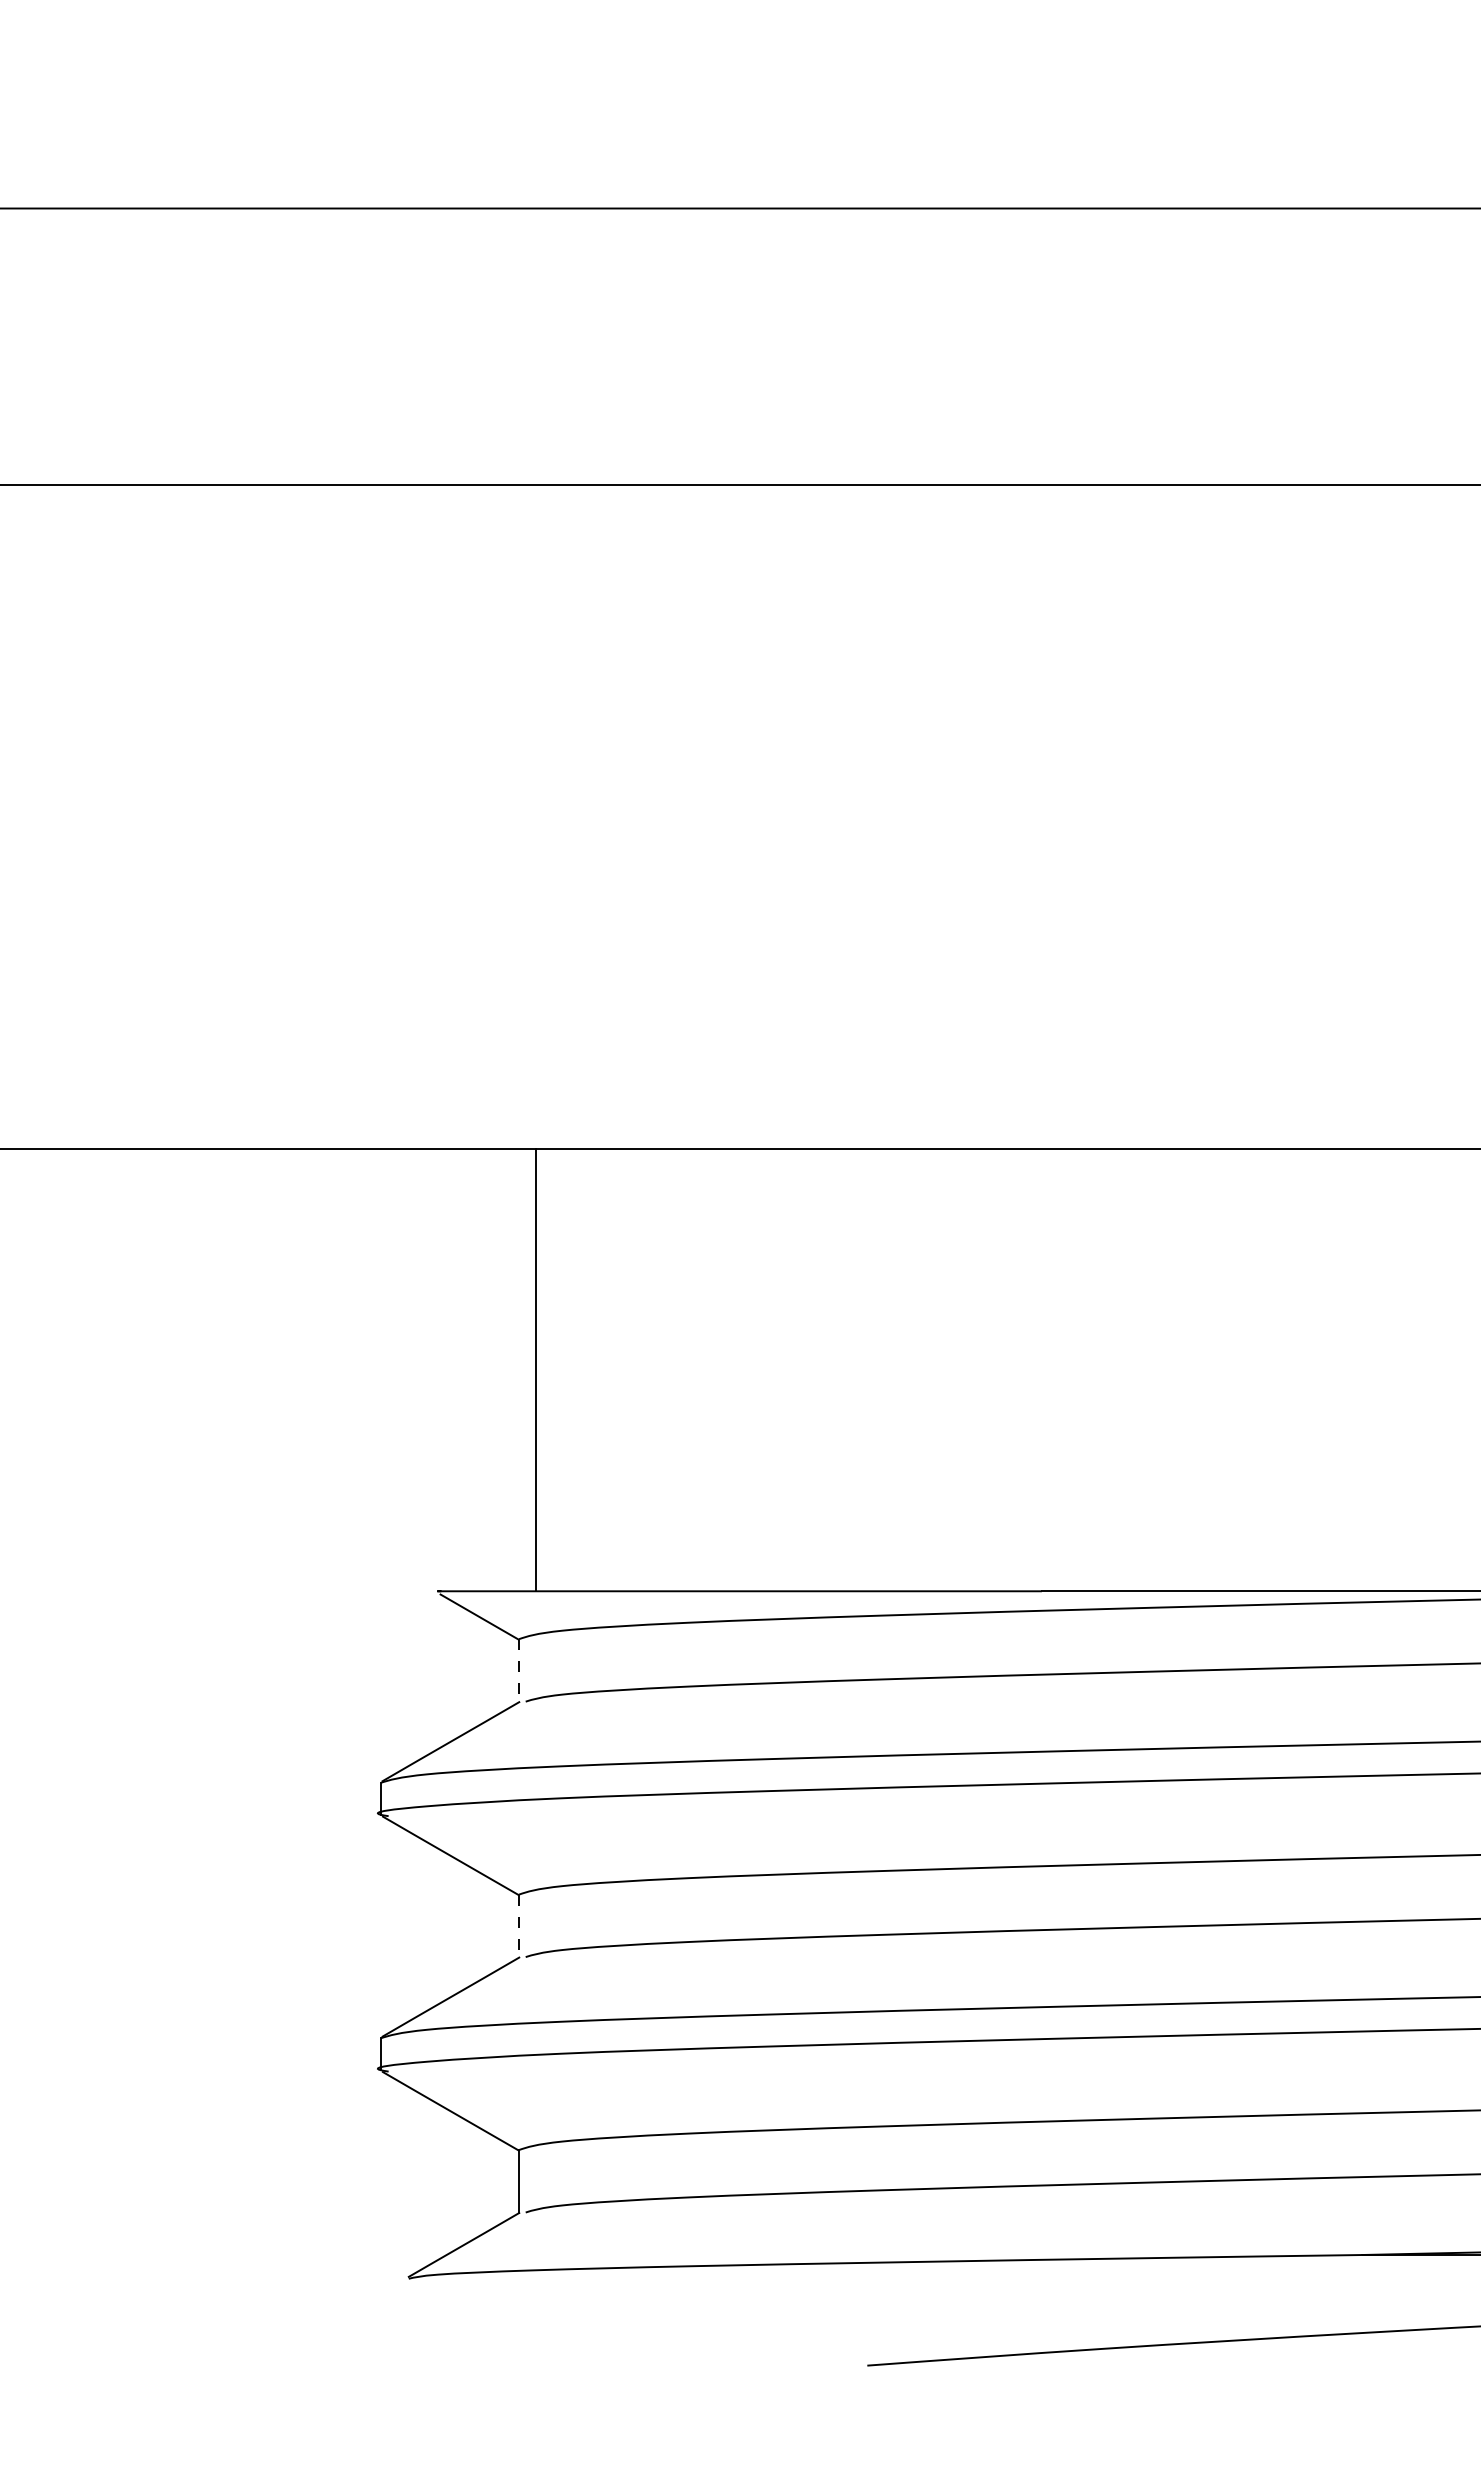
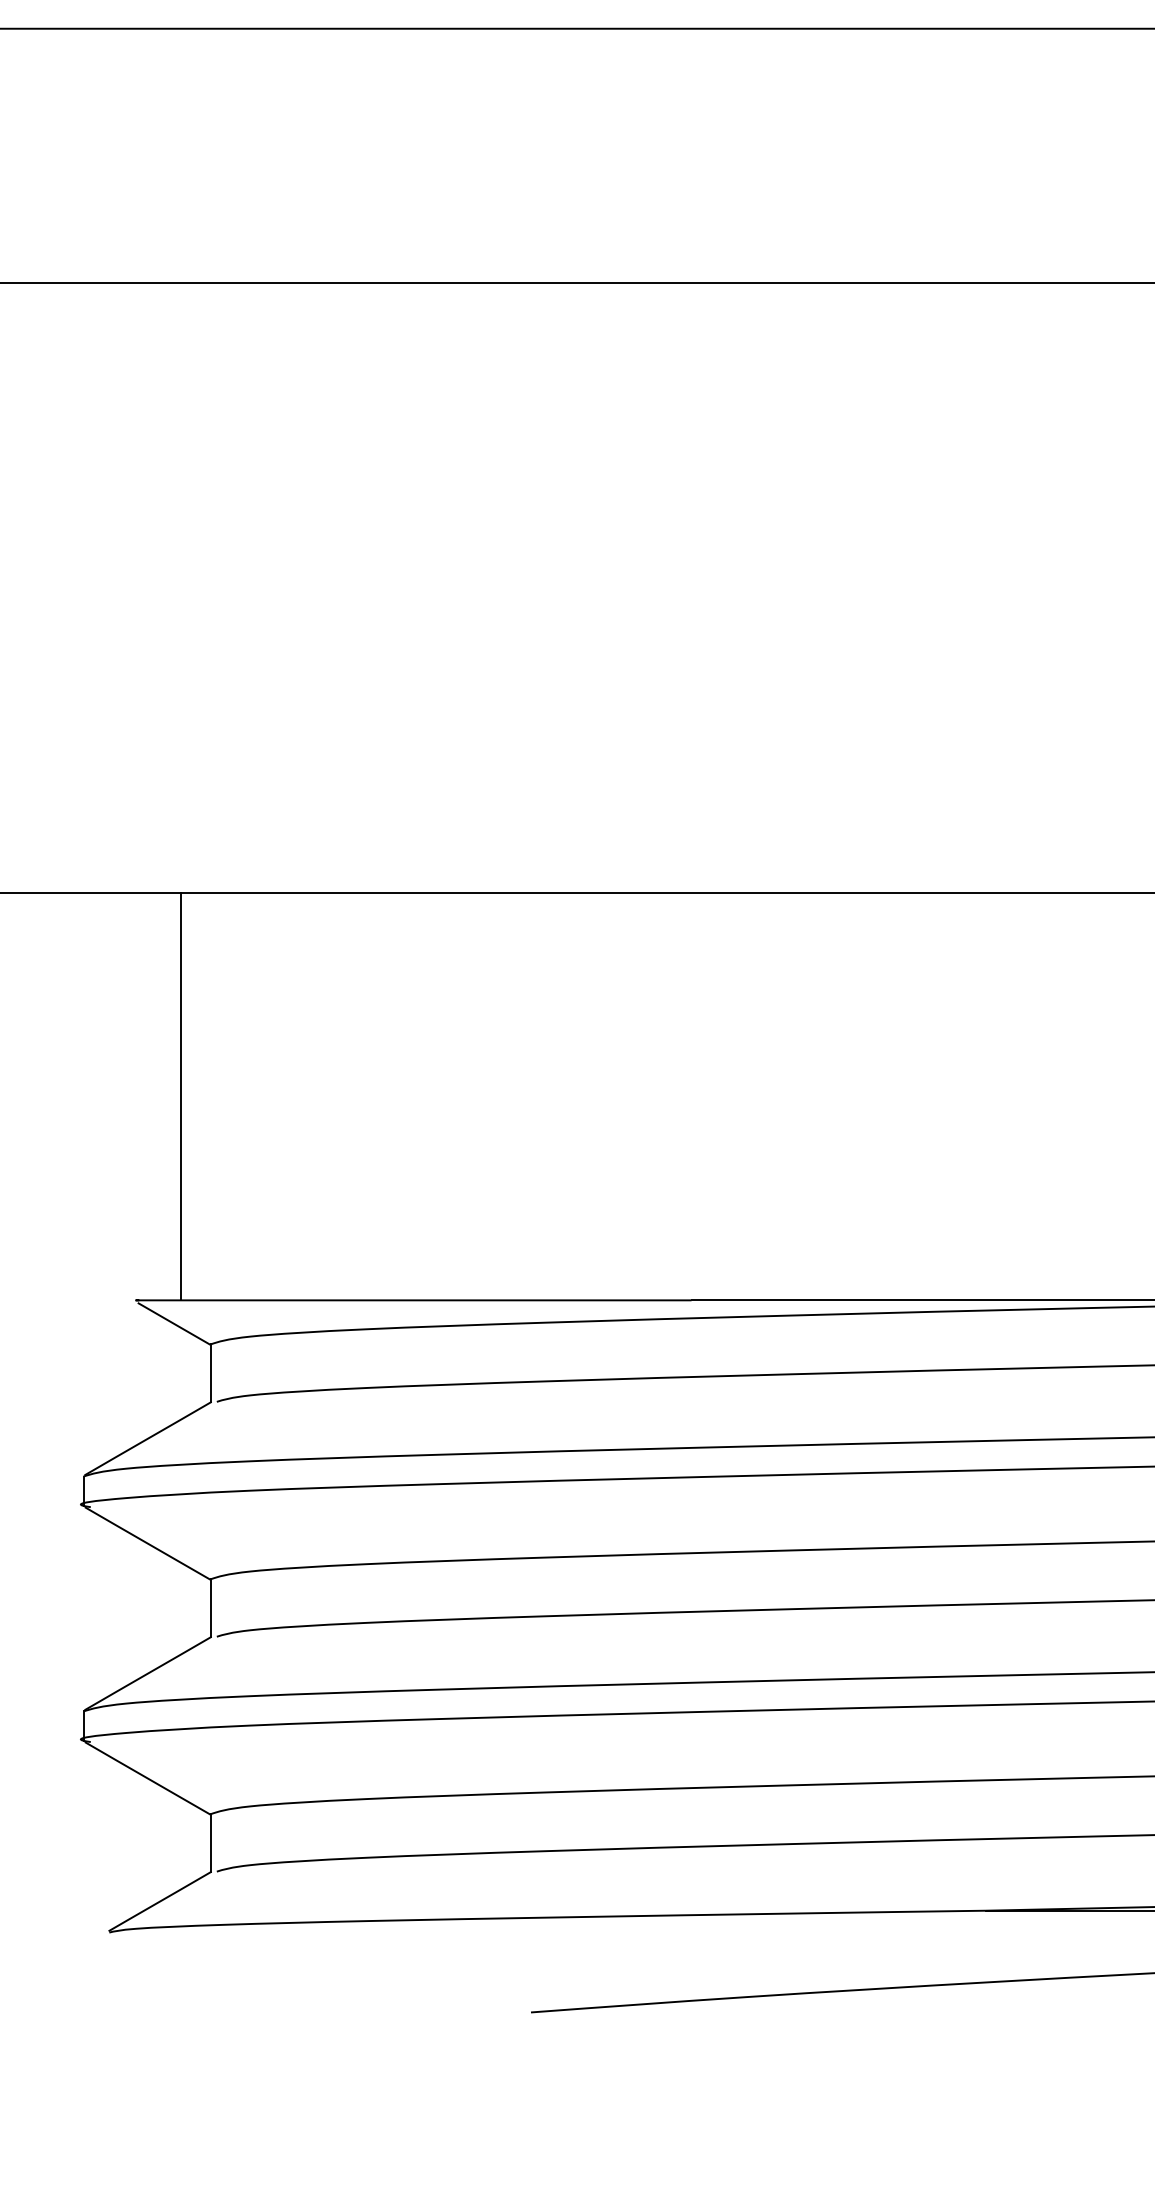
line: (536, 1369) -> (180, 1096), moved
line: (519, 1670) -> (211, 1373), dashed -> solid
line: (519, 1926) -> (211, 1608), dashed -> solid

